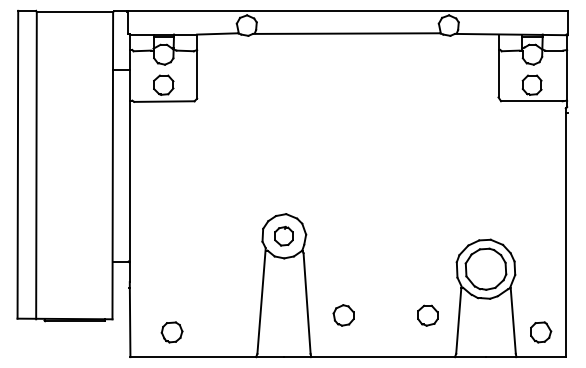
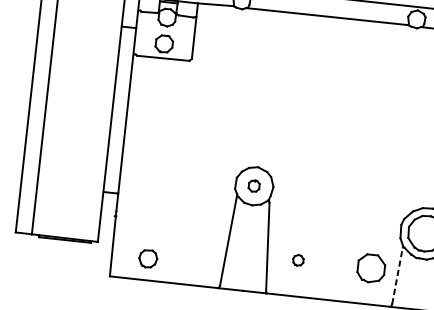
part: (283, 235) -> (253, 185), size x0.7
part: (343, 315) -> (298, 260), size x0.6
part: (427, 315) -> (370, 268), size x1.6
line: (458, 320) -> (397, 275), solid -> dashed

